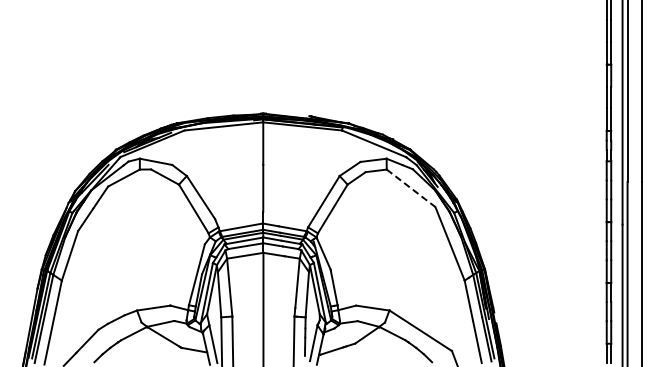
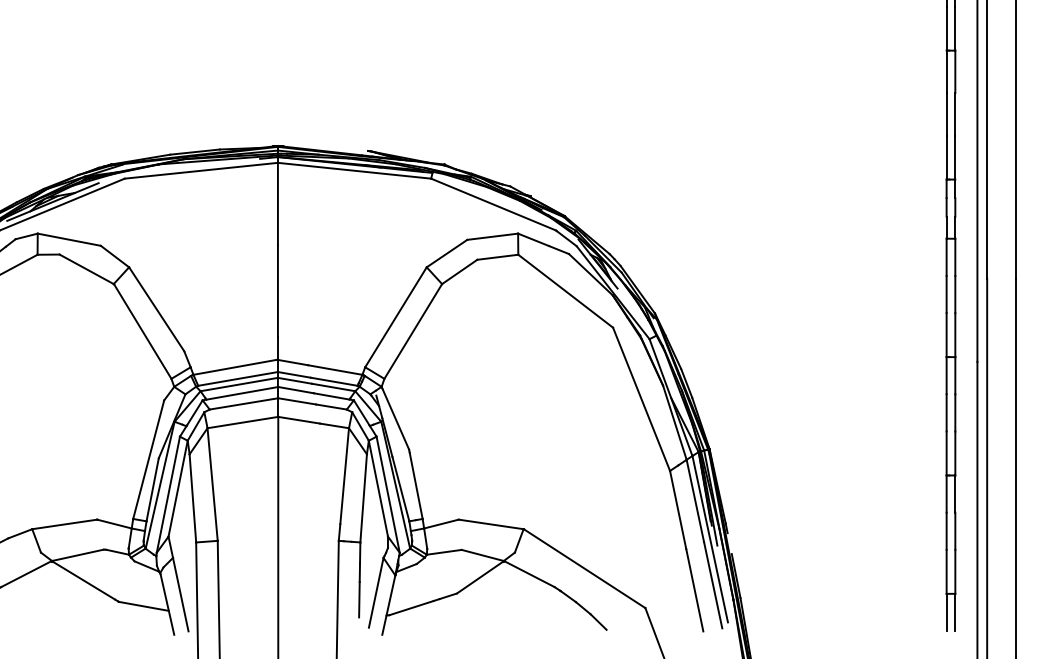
line: (411, 188) -> (566, 291), dashed -> solid

